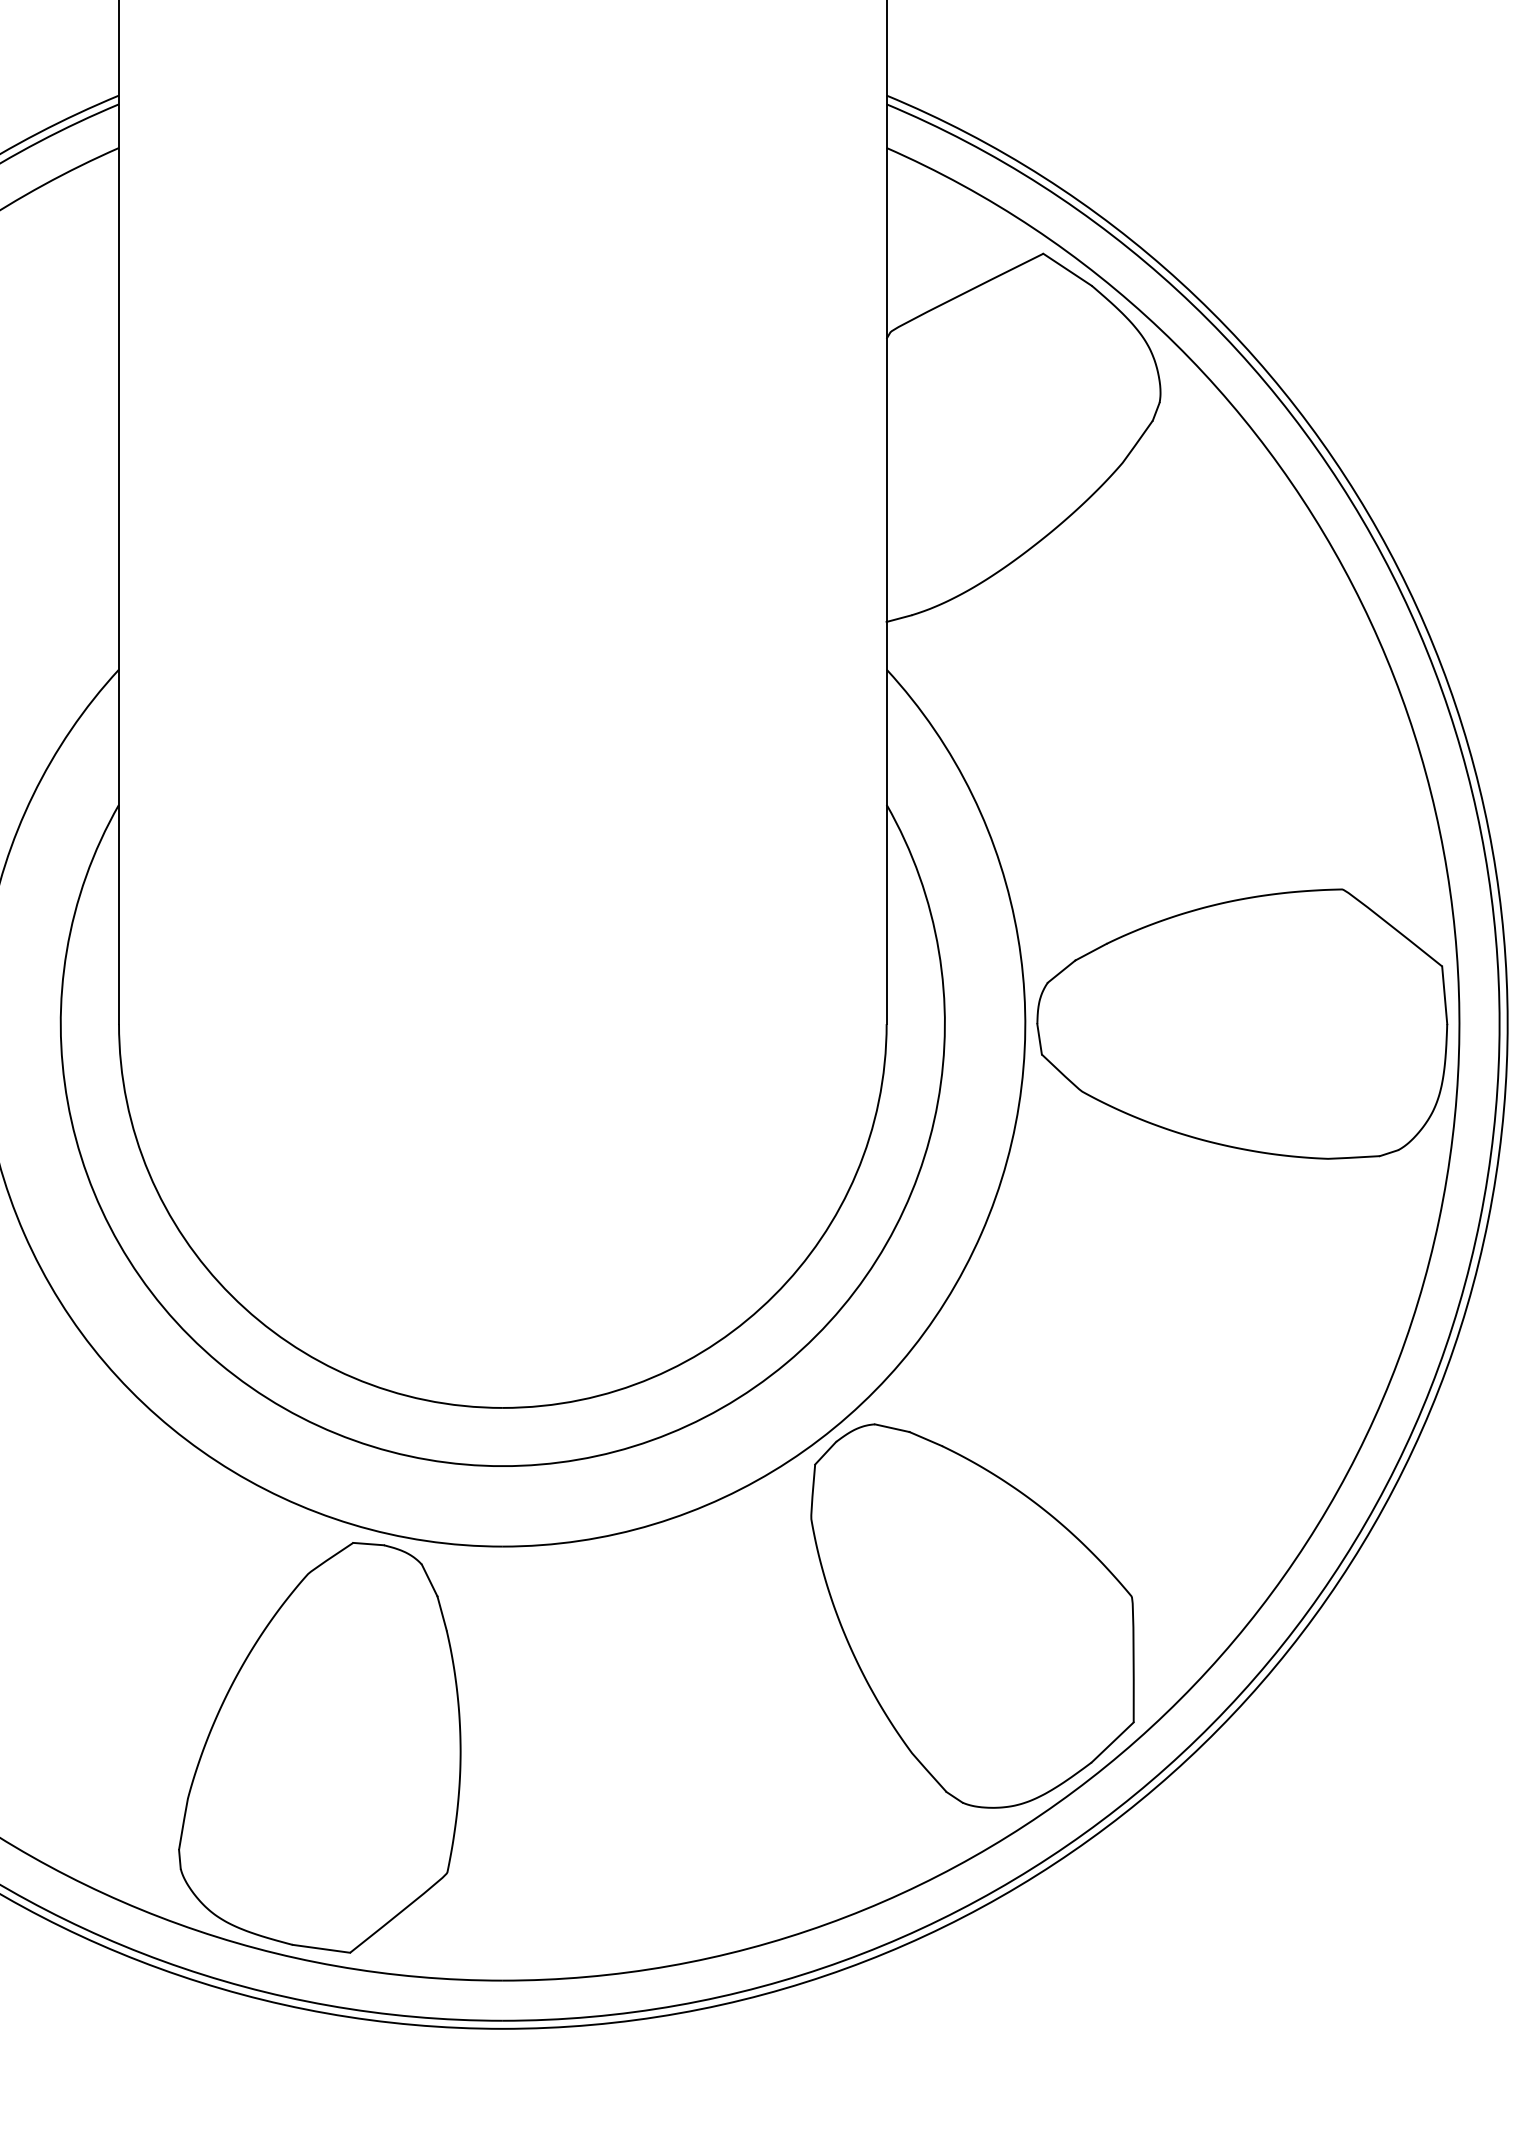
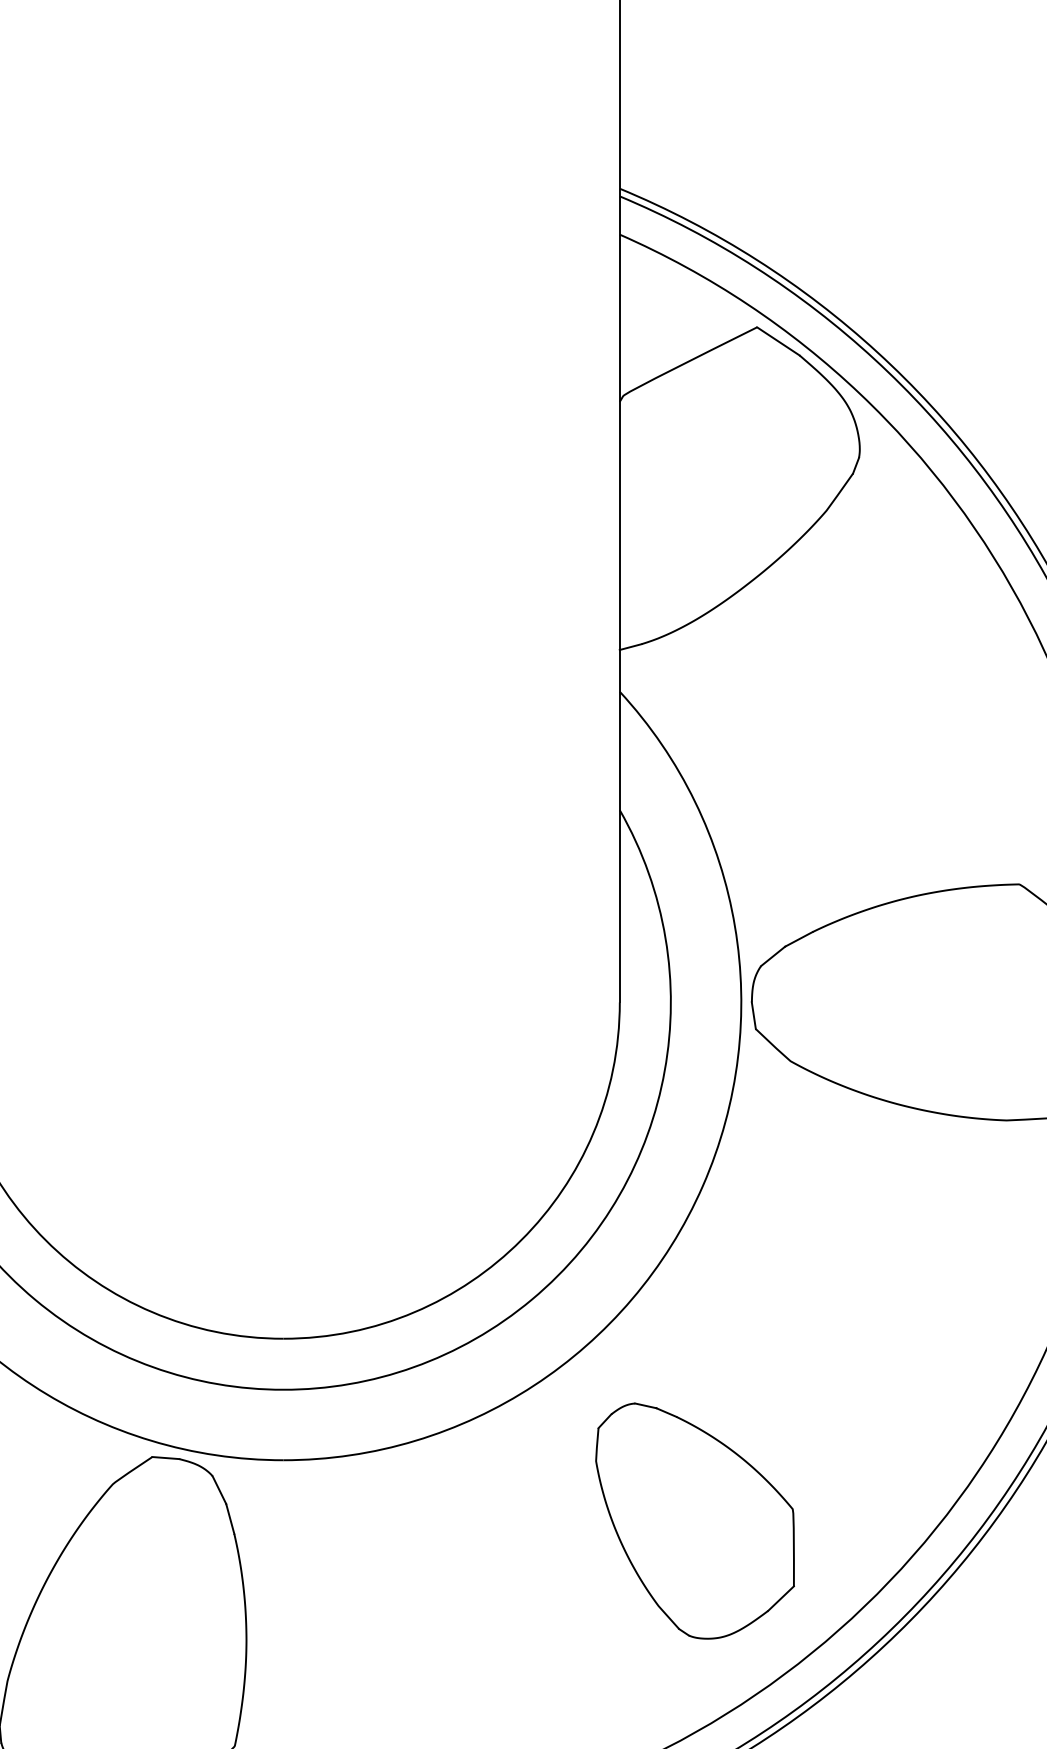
part: (972, 1615) -> (695, 1520), size x0.7

